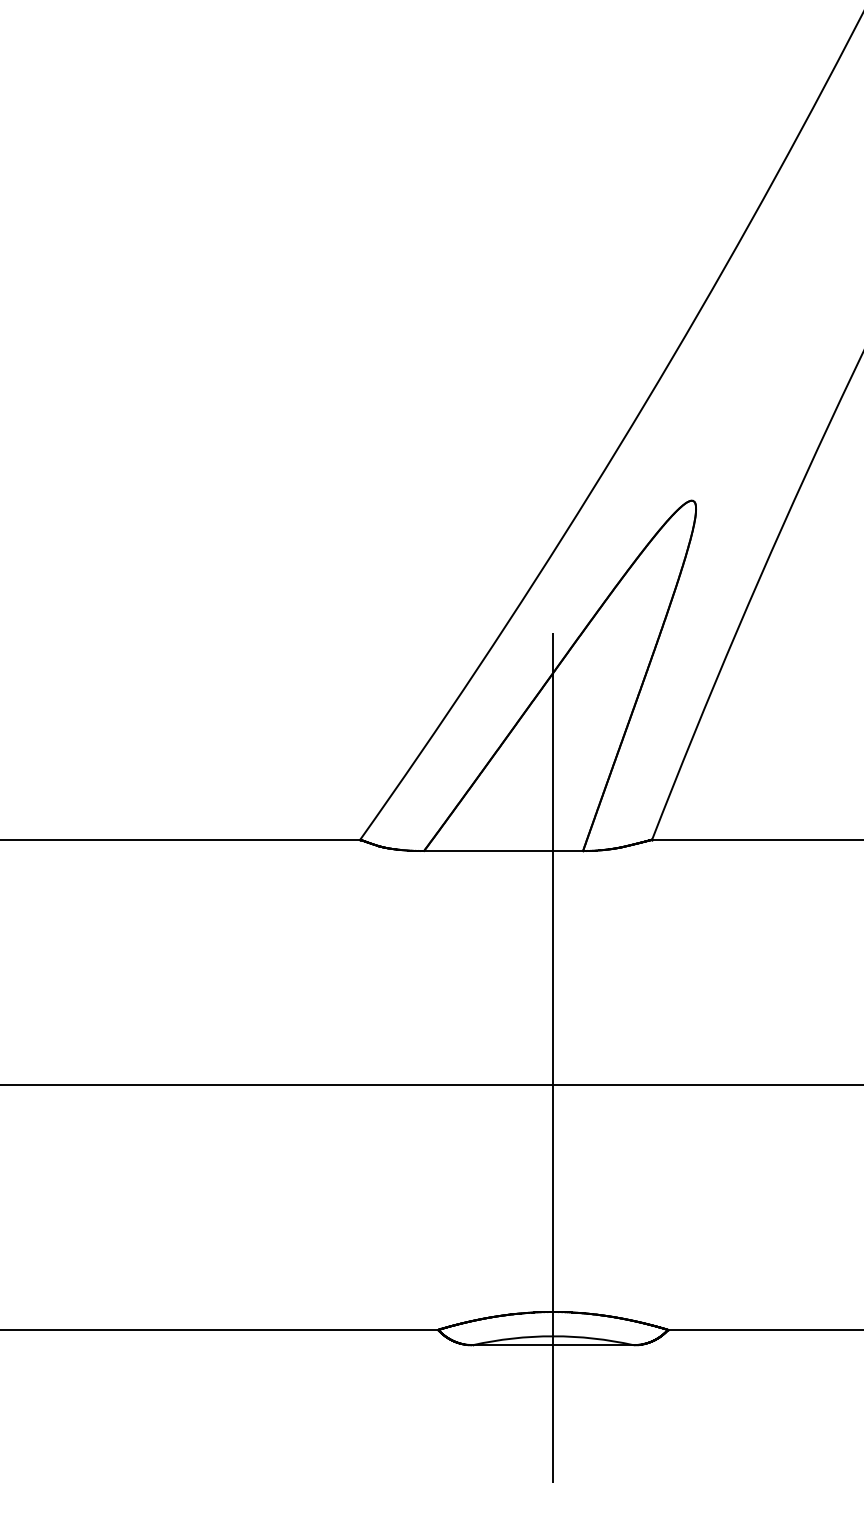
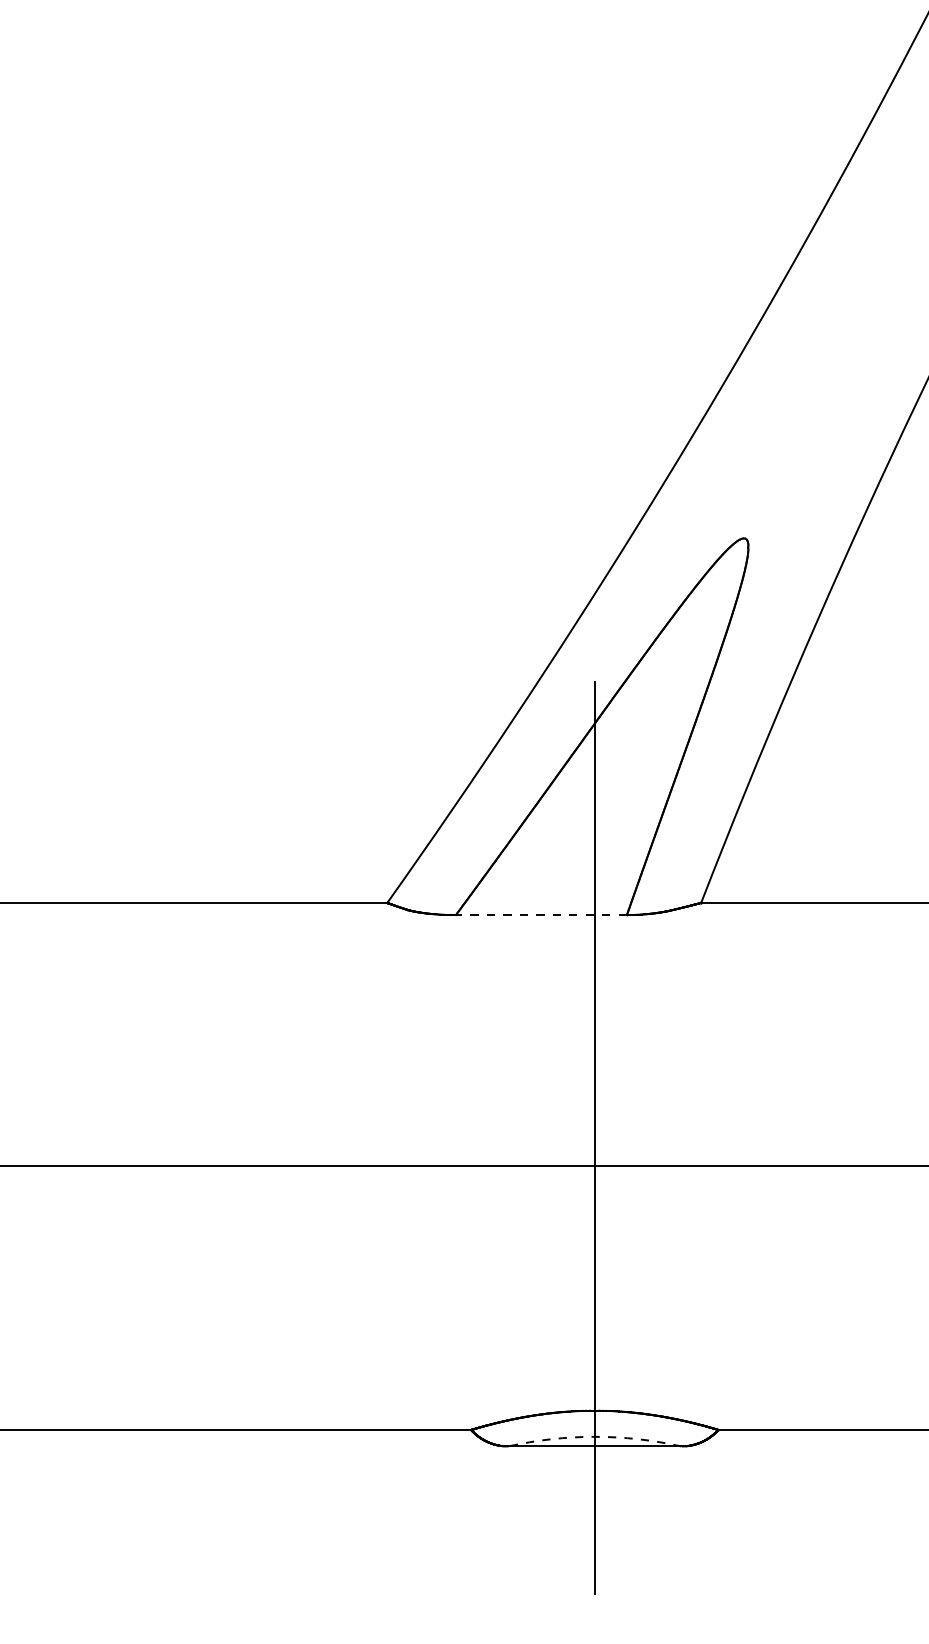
line: (502, 851) -> (540, 915), solid -> dashed
arc: (552, 1335) -> (594, 1436), solid -> dashed

